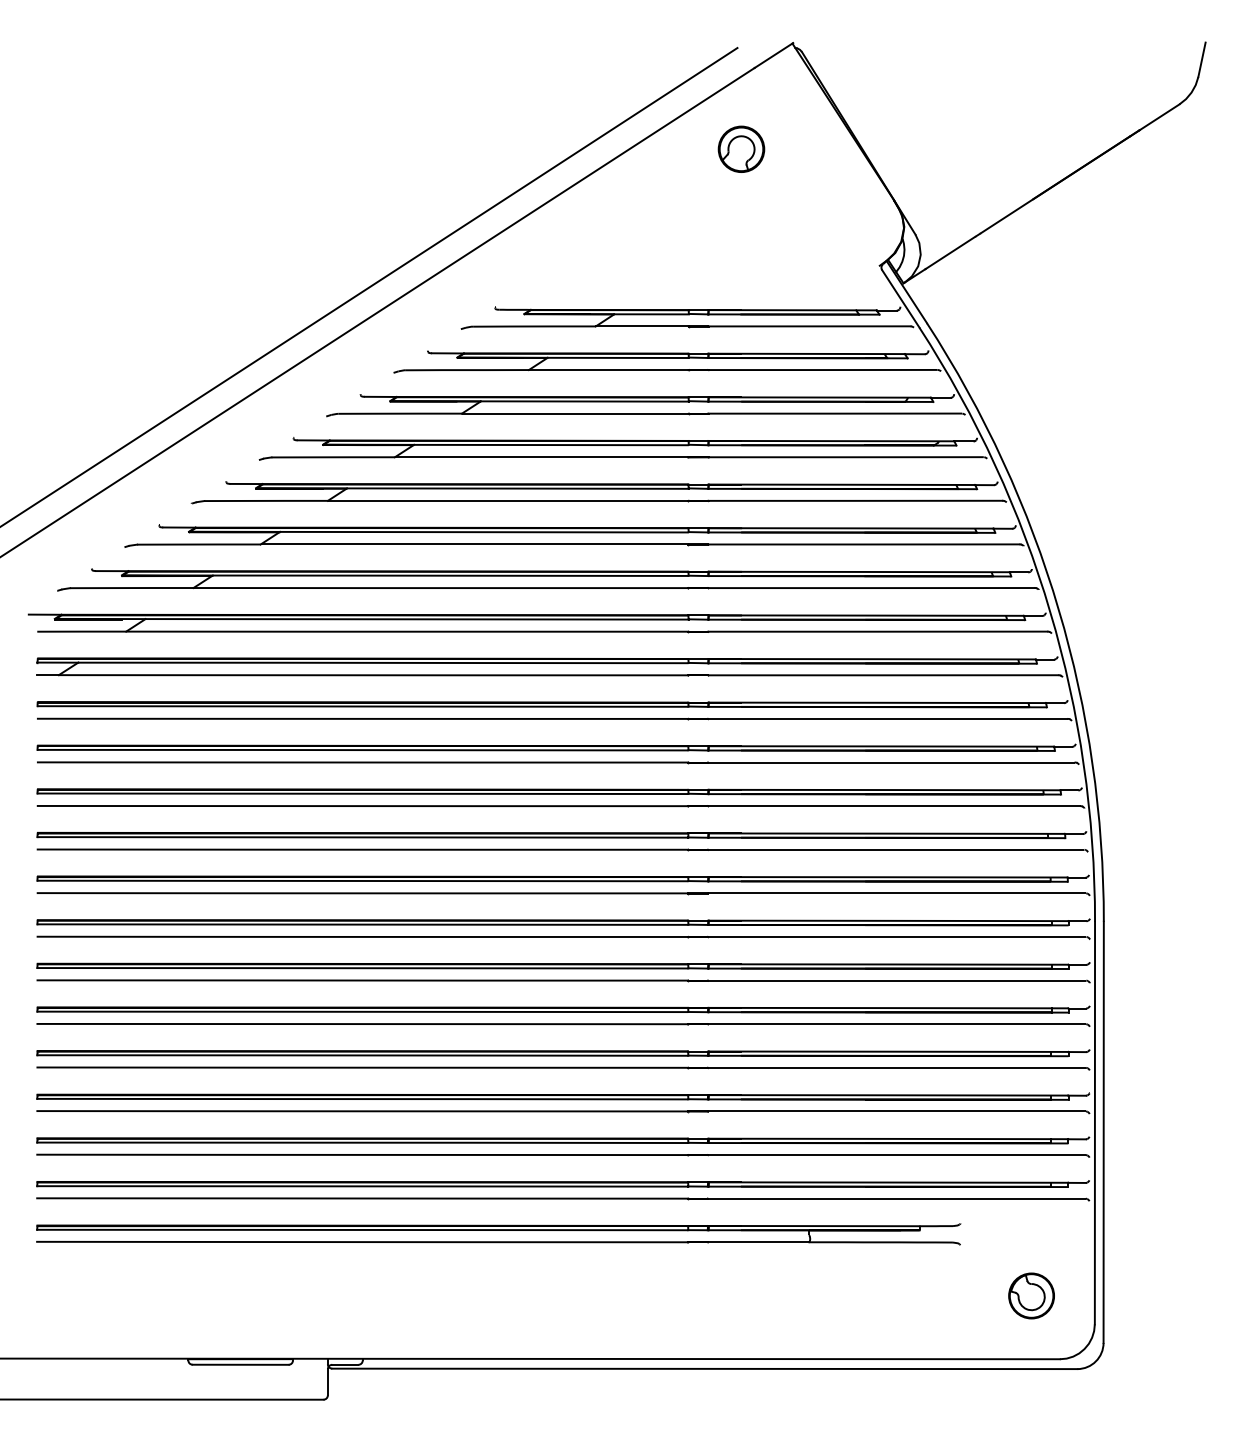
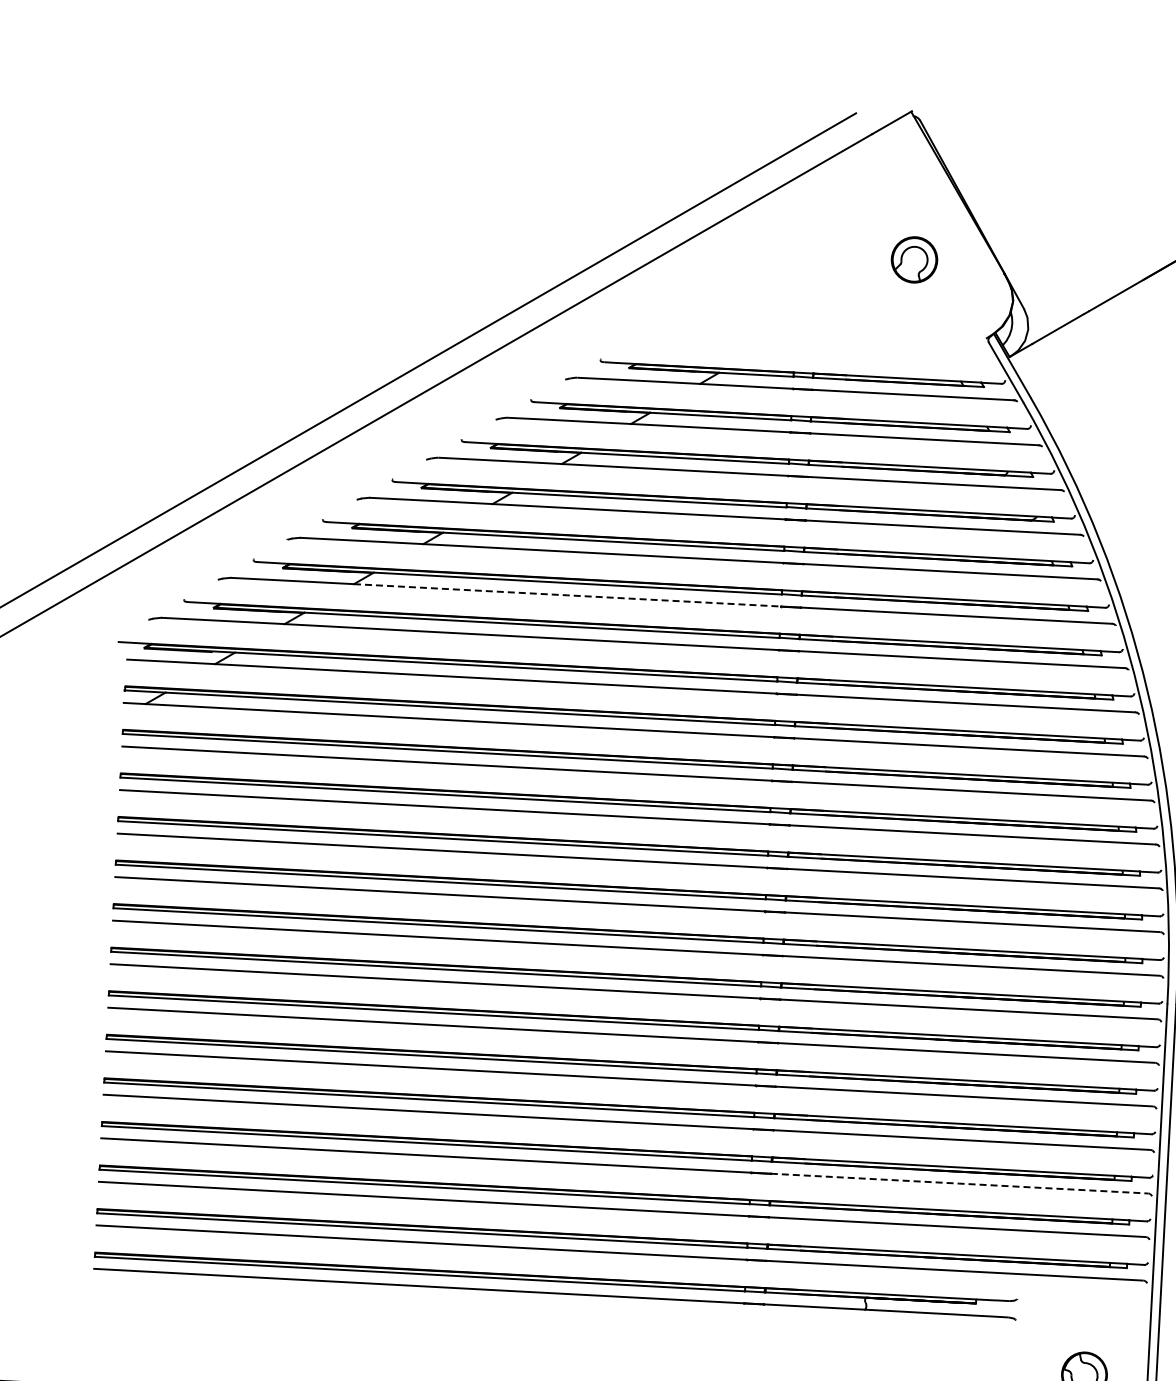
part: (741, 148) -> (914, 259), moved
line: (474, 544) -> (567, 595), solid -> dashed
line: (897, 1111) -> (960, 1183), solid -> dashed

